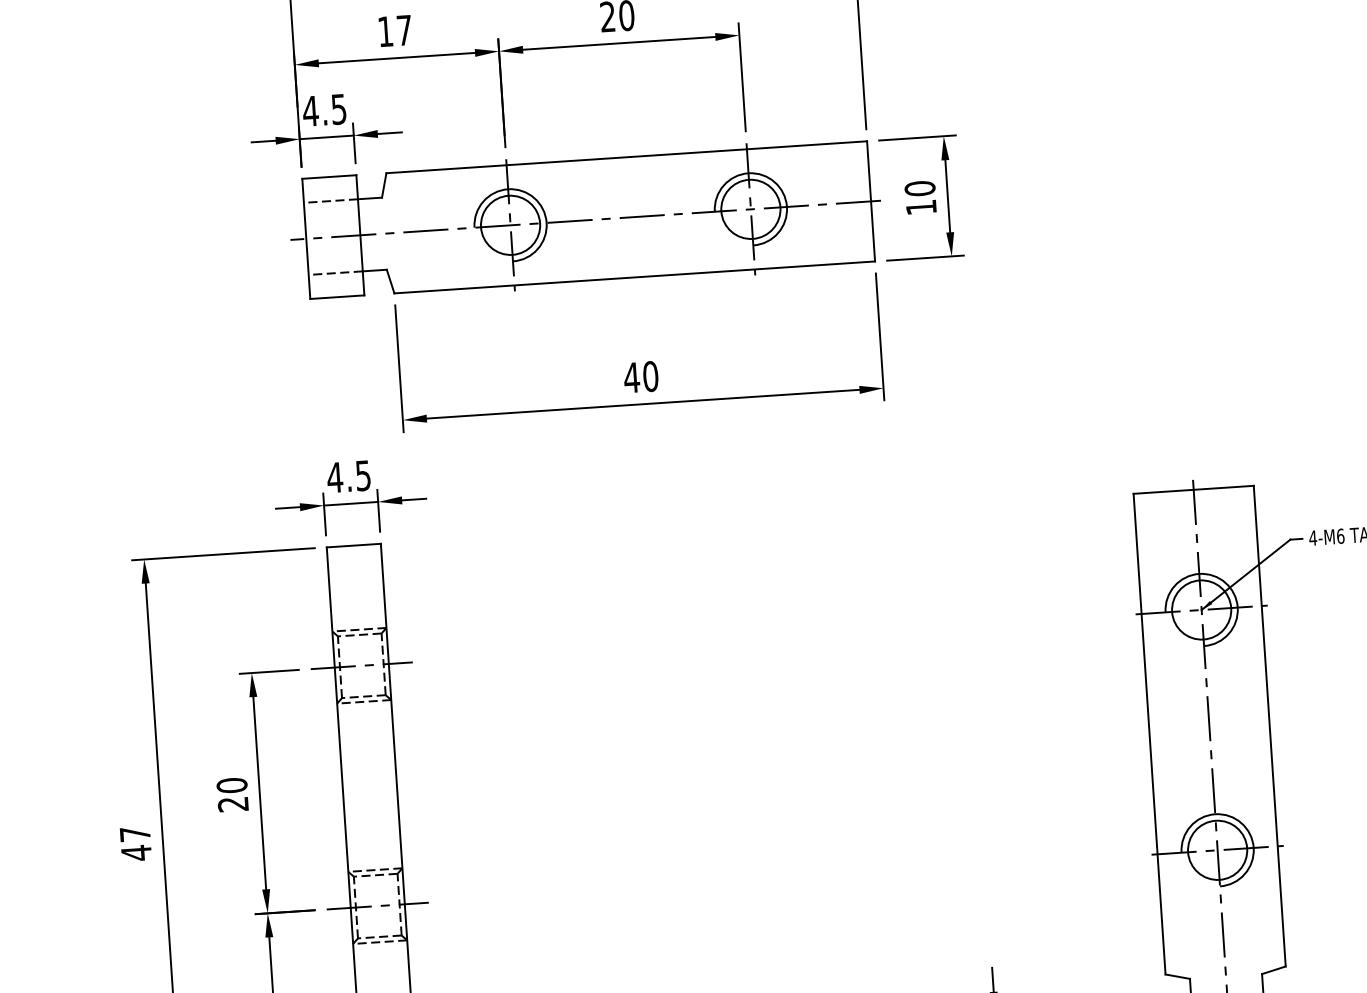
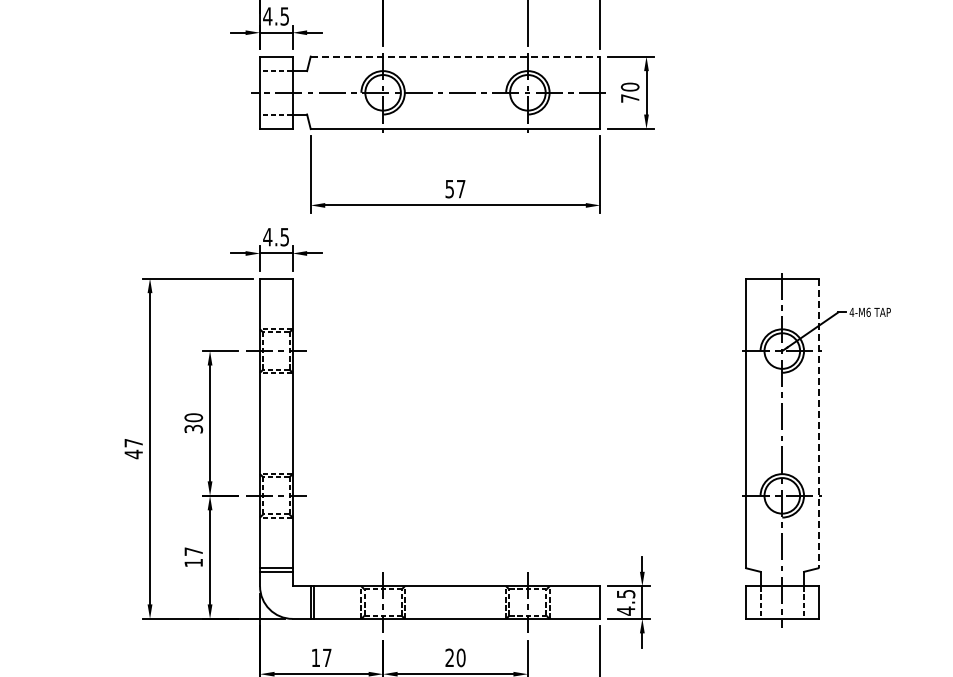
line: (626, 157) -> (455, 56), solid -> dashed
text: (921, 207) -> (630, 98), 10 -> 70
text: (641, 376) -> (455, 188), 40 -> 57
line: (1269, 726) -> (818, 423), solid -> dashed
text: (234, 803) -> (194, 428), 20 -> 30

